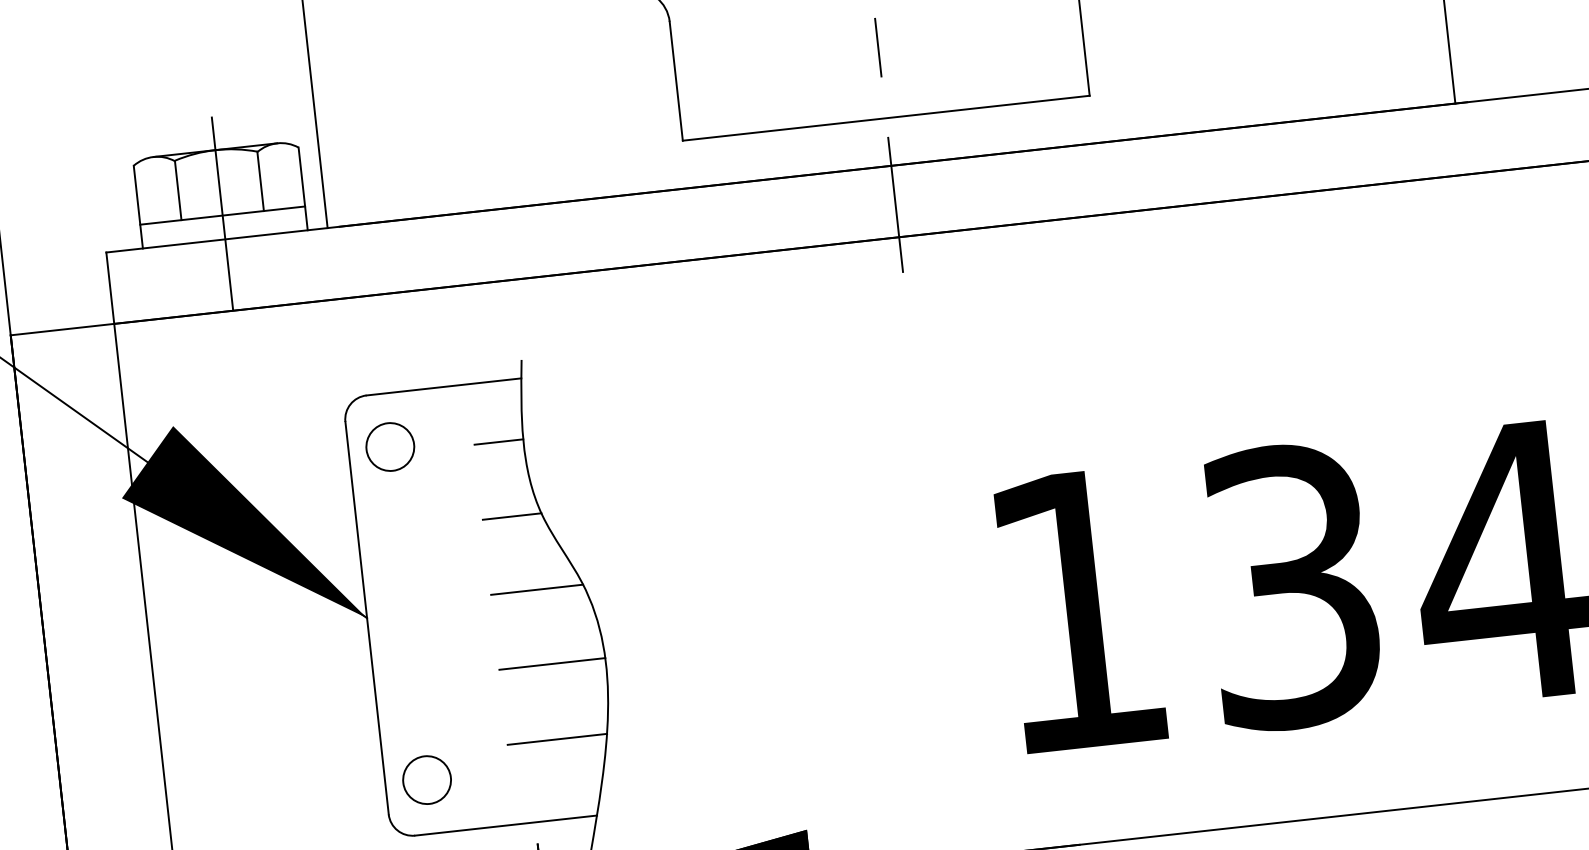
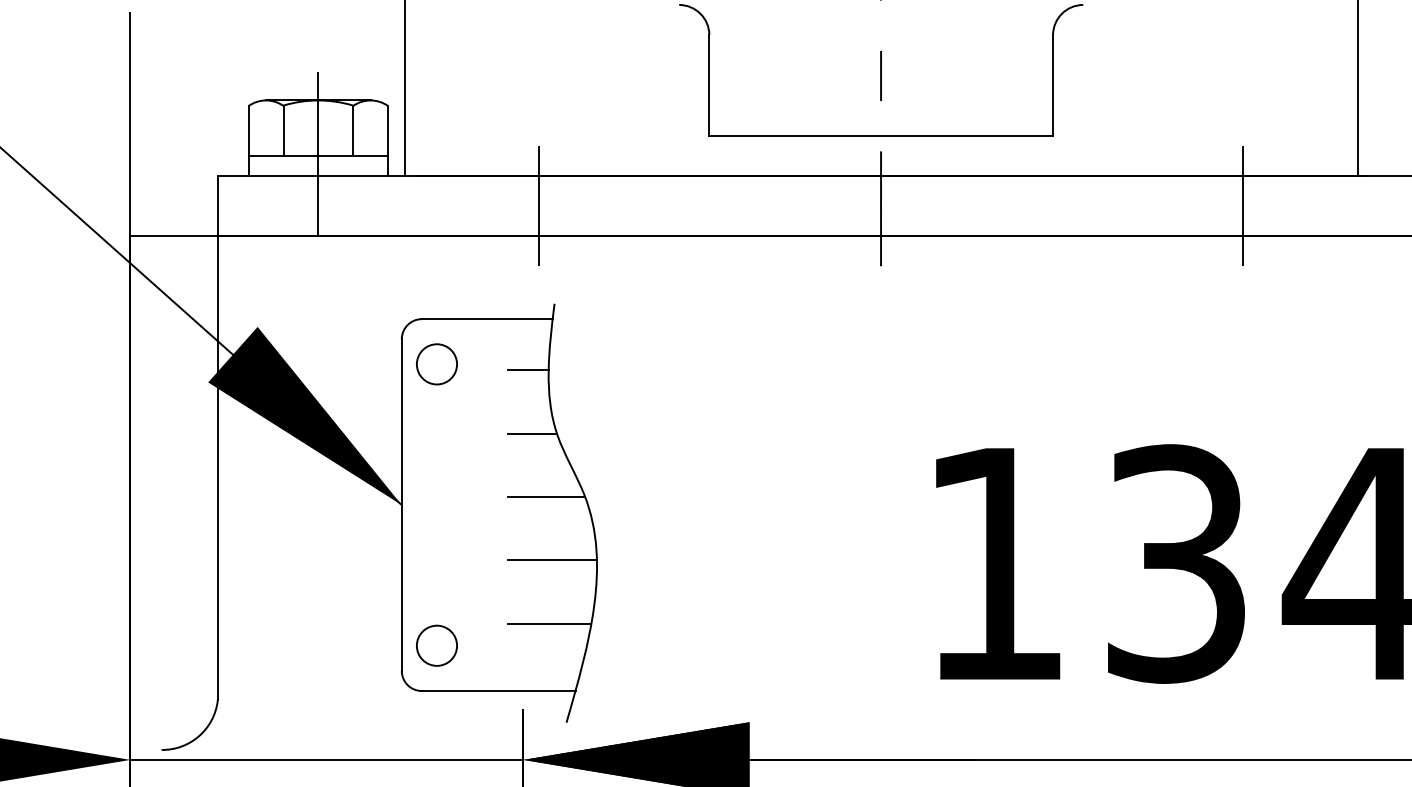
line: (1324, 153) -> (1243, 205), added
line: (490, 245) -> (539, 205), added

